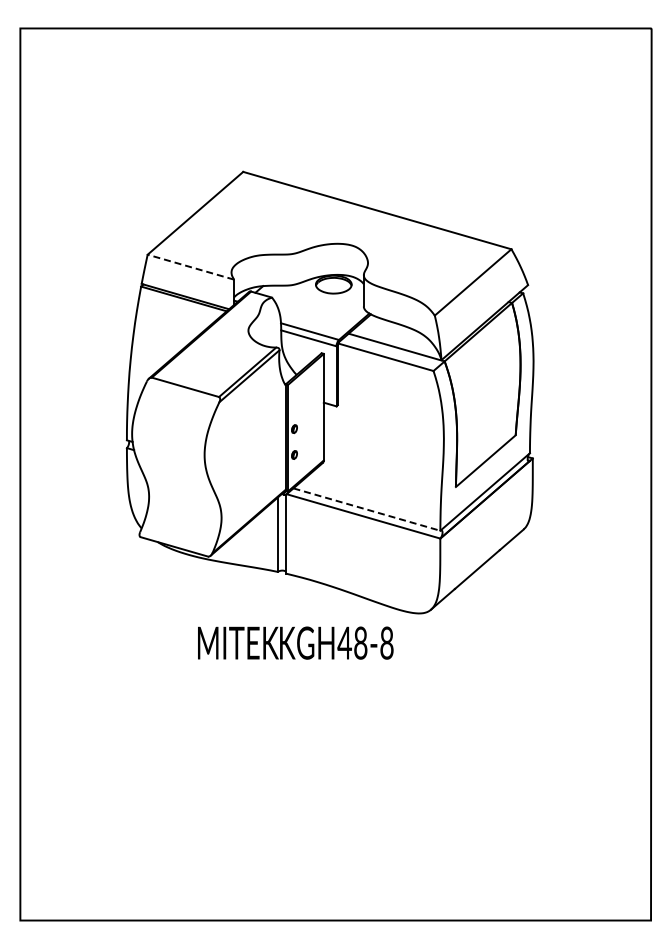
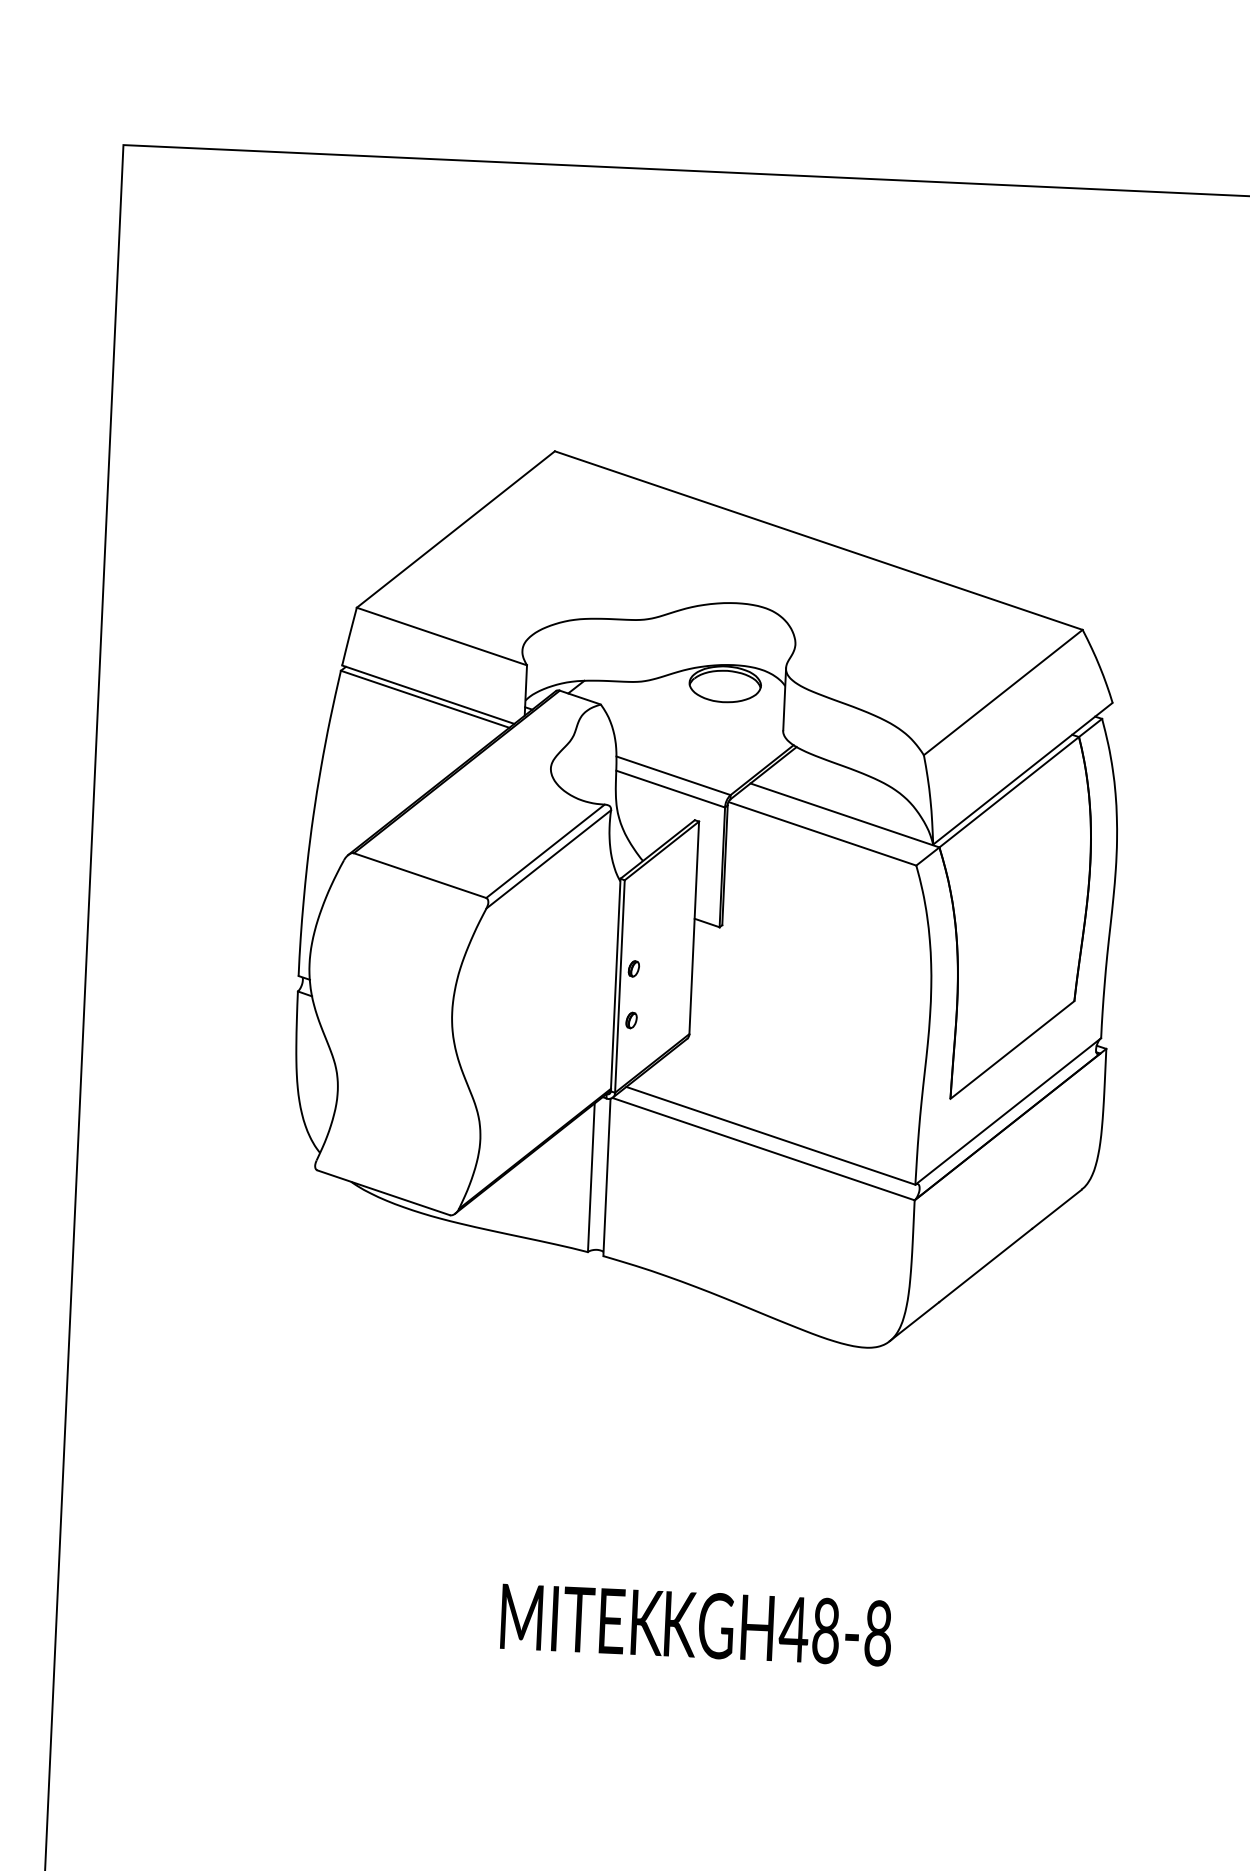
line: (190, 267) -> (441, 637), dashed -> solid
line: (367, 509) -> (772, 1135), dashed -> solid
text: (295, 642) -> (695, 1623), moved

